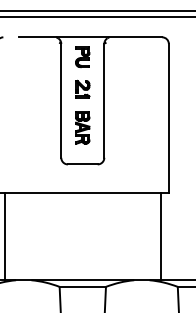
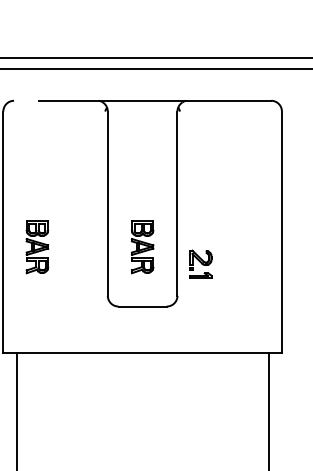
part: (82, 57) -> (142, 133), removed
part: (82, 88) -> (200, 262), moved
part: (17, 127) -> (36, 246), added

